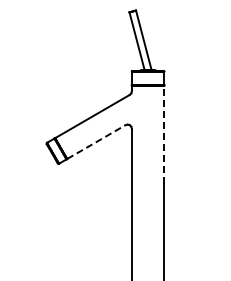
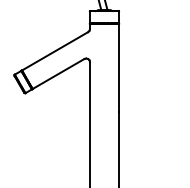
line: (164, 134) -> (118, 67), dashed -> solid
line: (96, 142) -> (58, 74), dashed -> solid

